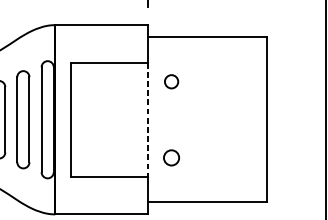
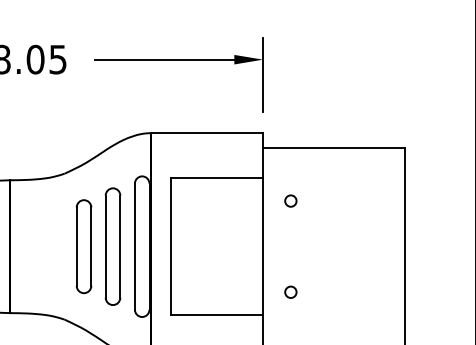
circle: (171, 81) -> (290, 200), size x0.71
line: (148, 120) -> (263, 247), dashed -> solid
circle: (171, 157) -> (290, 291), size x0.62

